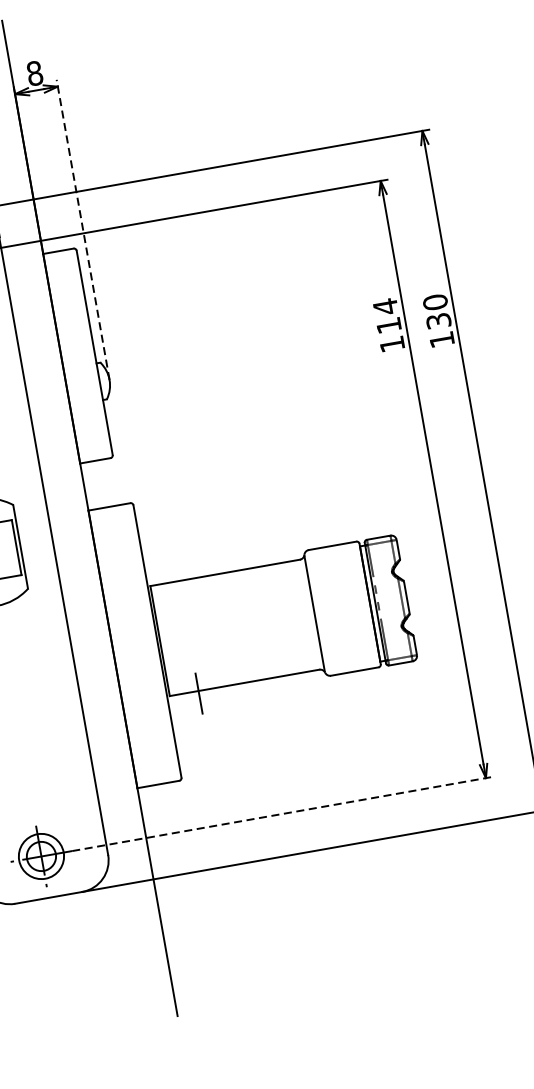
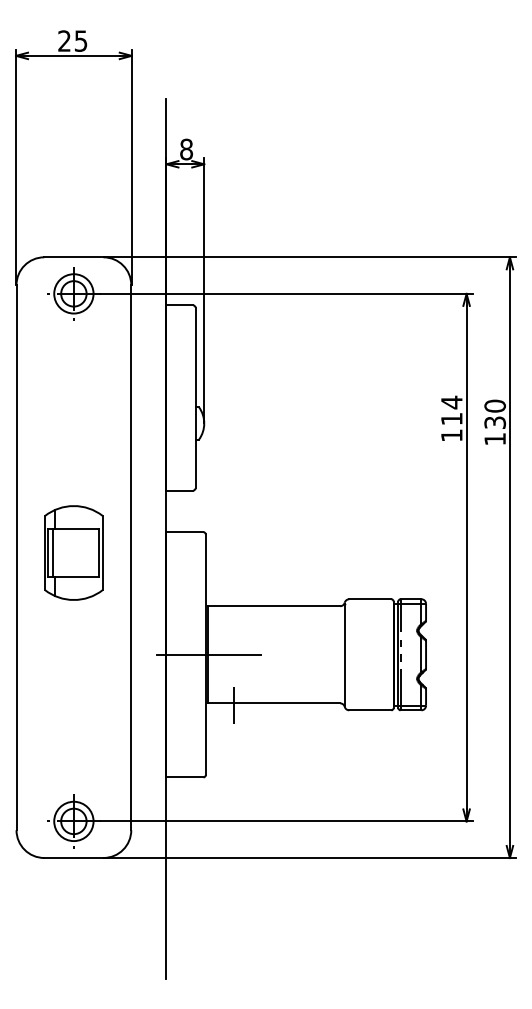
line: (83, 229) -> (204, 290), dashed -> solid
line: (160, 640) -> (208, 654), added
line: (282, 814) -> (286, 821), dashed -> solid

